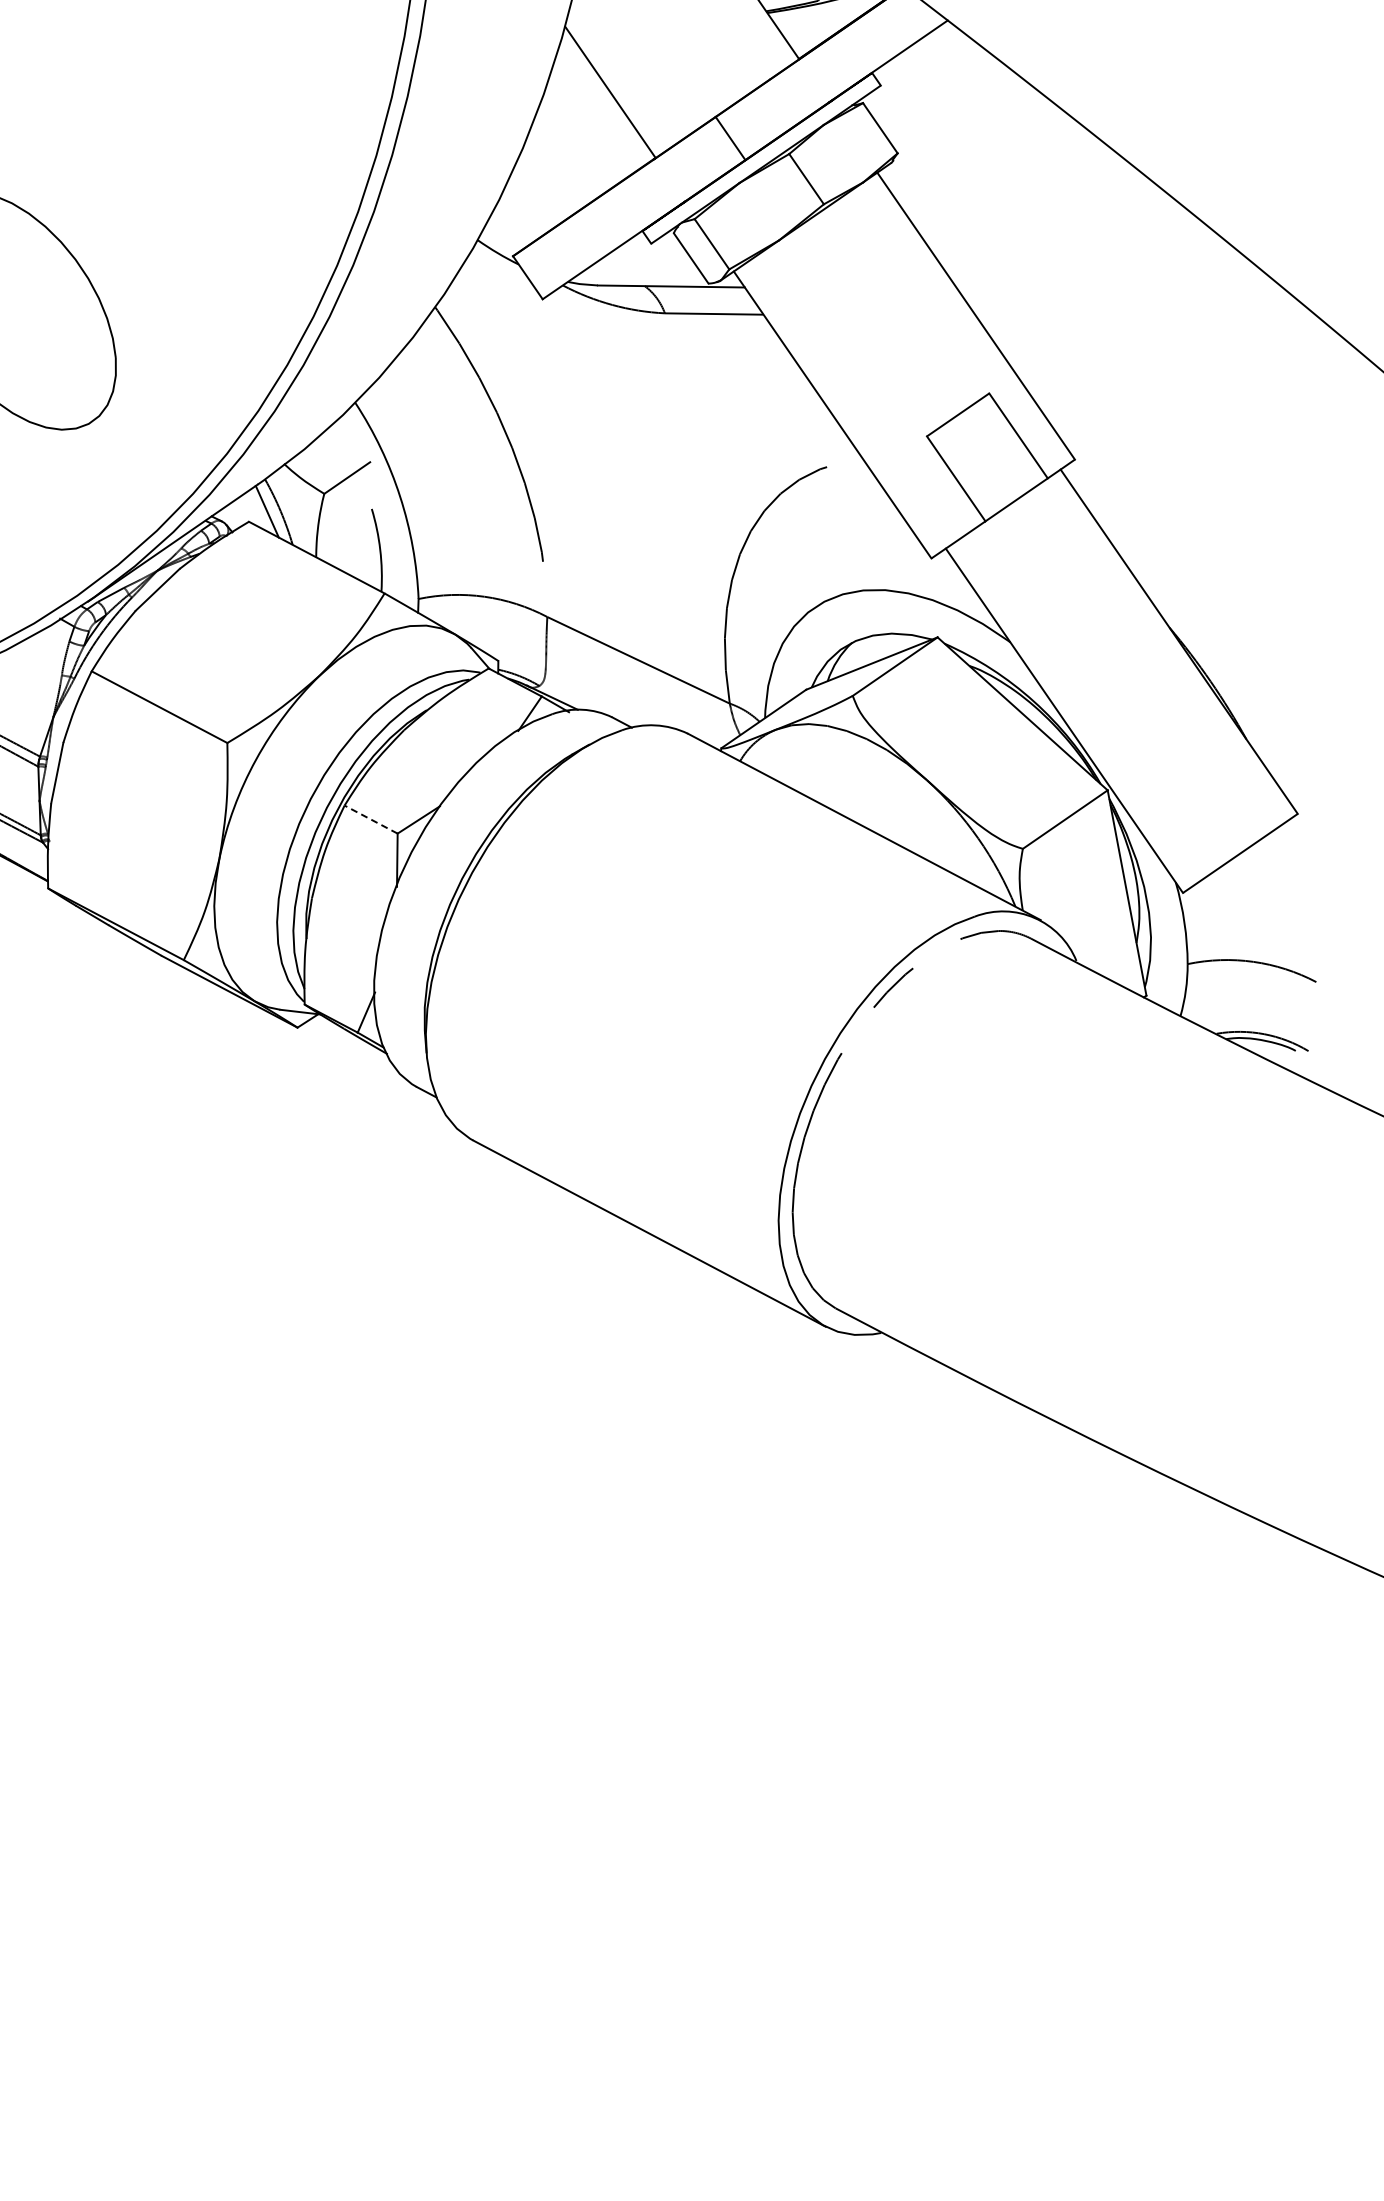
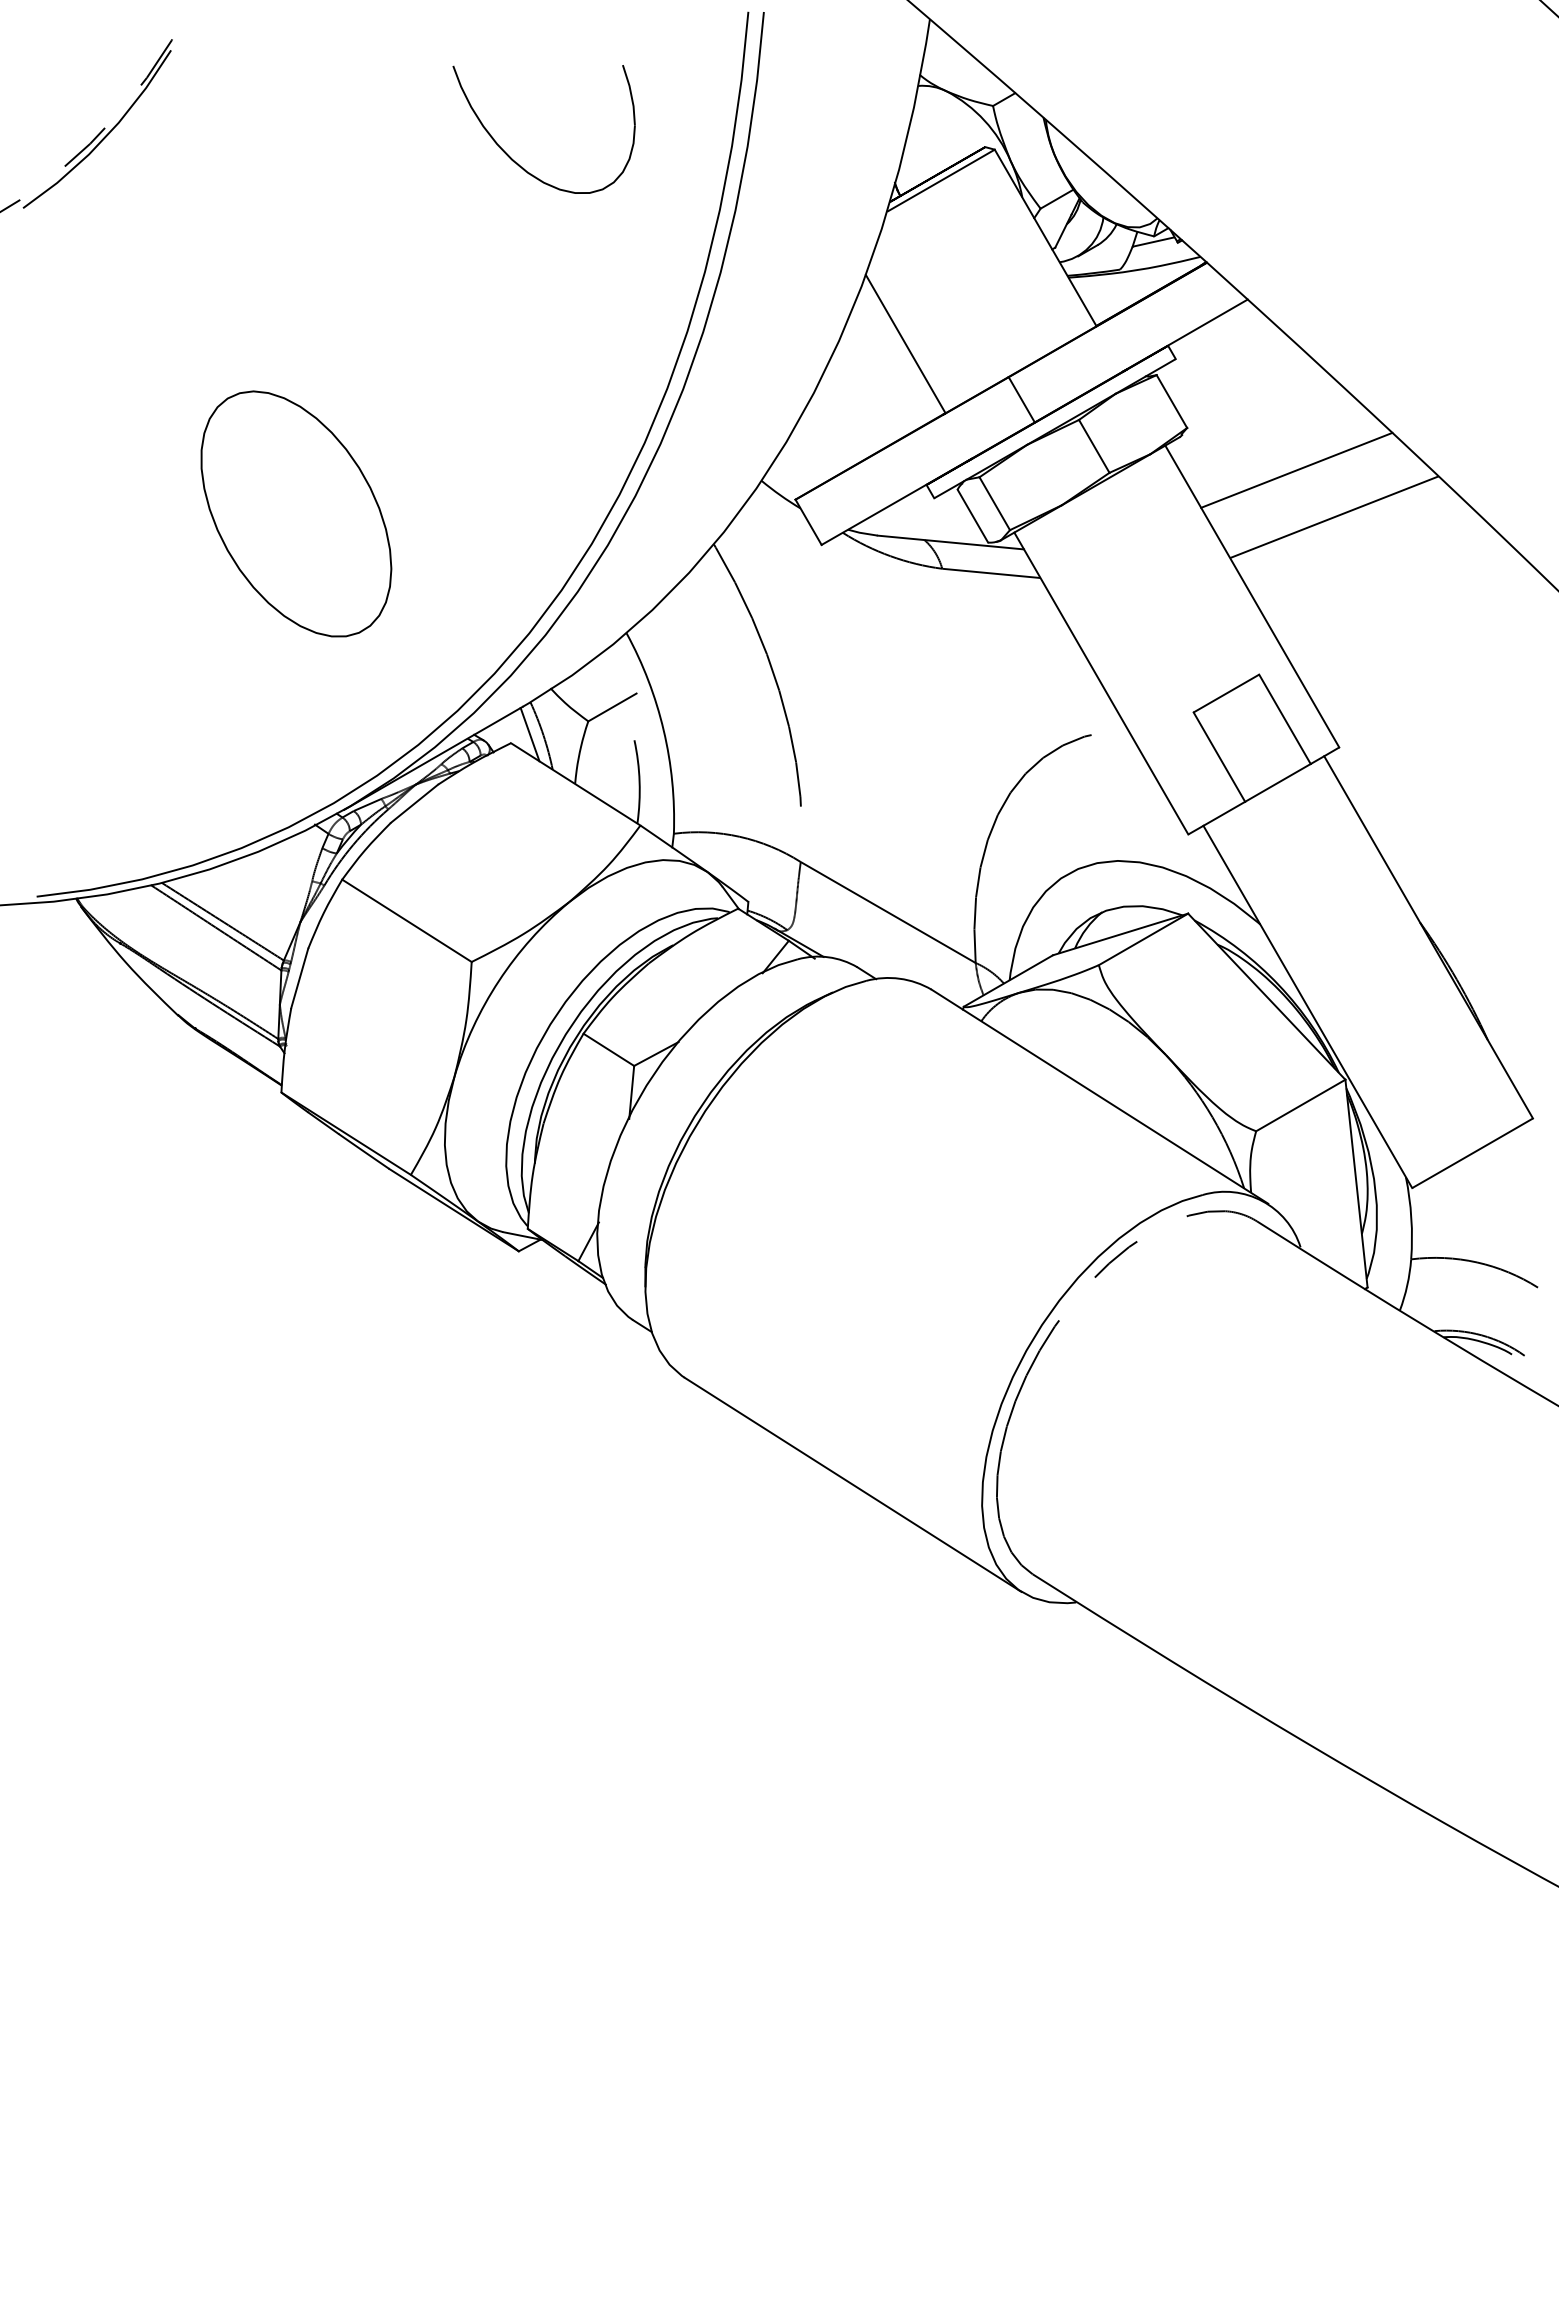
line: (1010, 185) -> (1296, 469), added
line: (1051, 230) -> (1334, 517), added
line: (370, 819) -> (608, 1049), dashed -> solid

